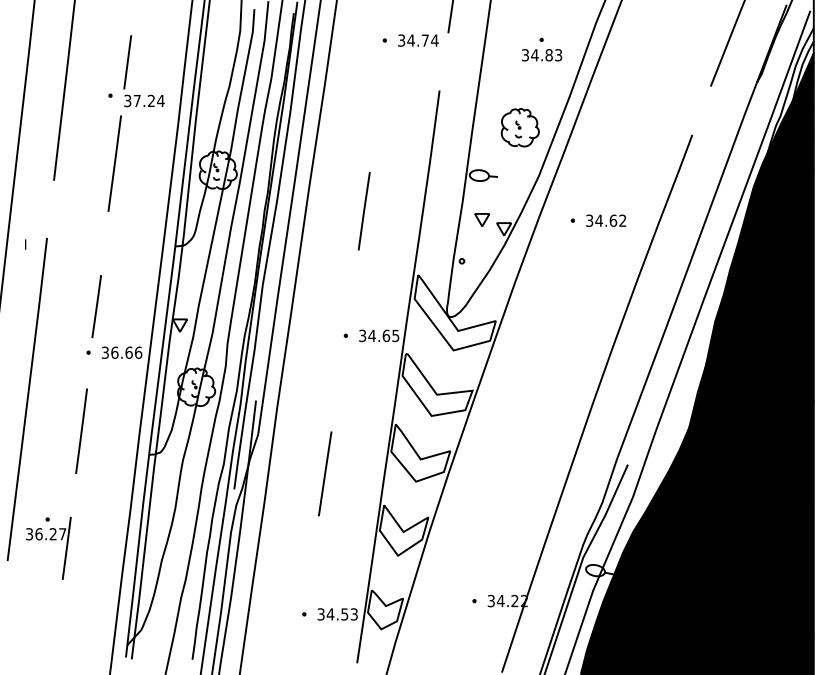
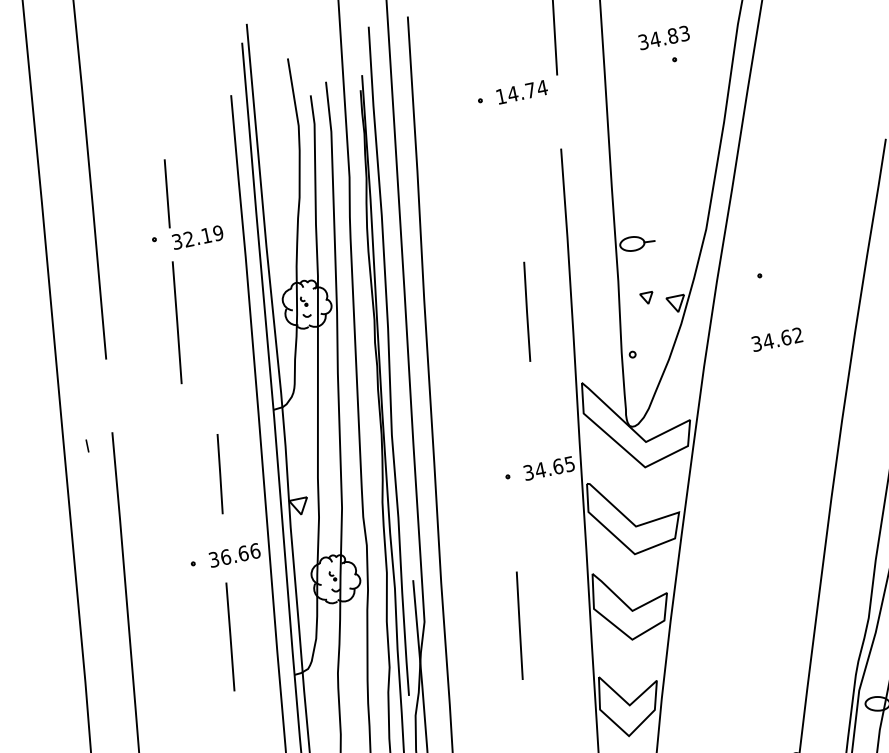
text: (401, 40) -> (501, 96), 34.74 -> 14.74
text: (542, 55) -> (664, 38), moved
text: (148, 100) -> (202, 235), 37.24 -> 32.19
part: (519, 127) -> (669, 174), removed
line: (363, 211) -> (526, 312), moved
part: (482, 219) -> (647, 297), size x0.7
text: (606, 220) -> (777, 339), moved
line: (96, 306) -> (219, 474), moved
line: (81, 430) -> (230, 636), moved
line: (325, 473) -> (520, 625), moved

